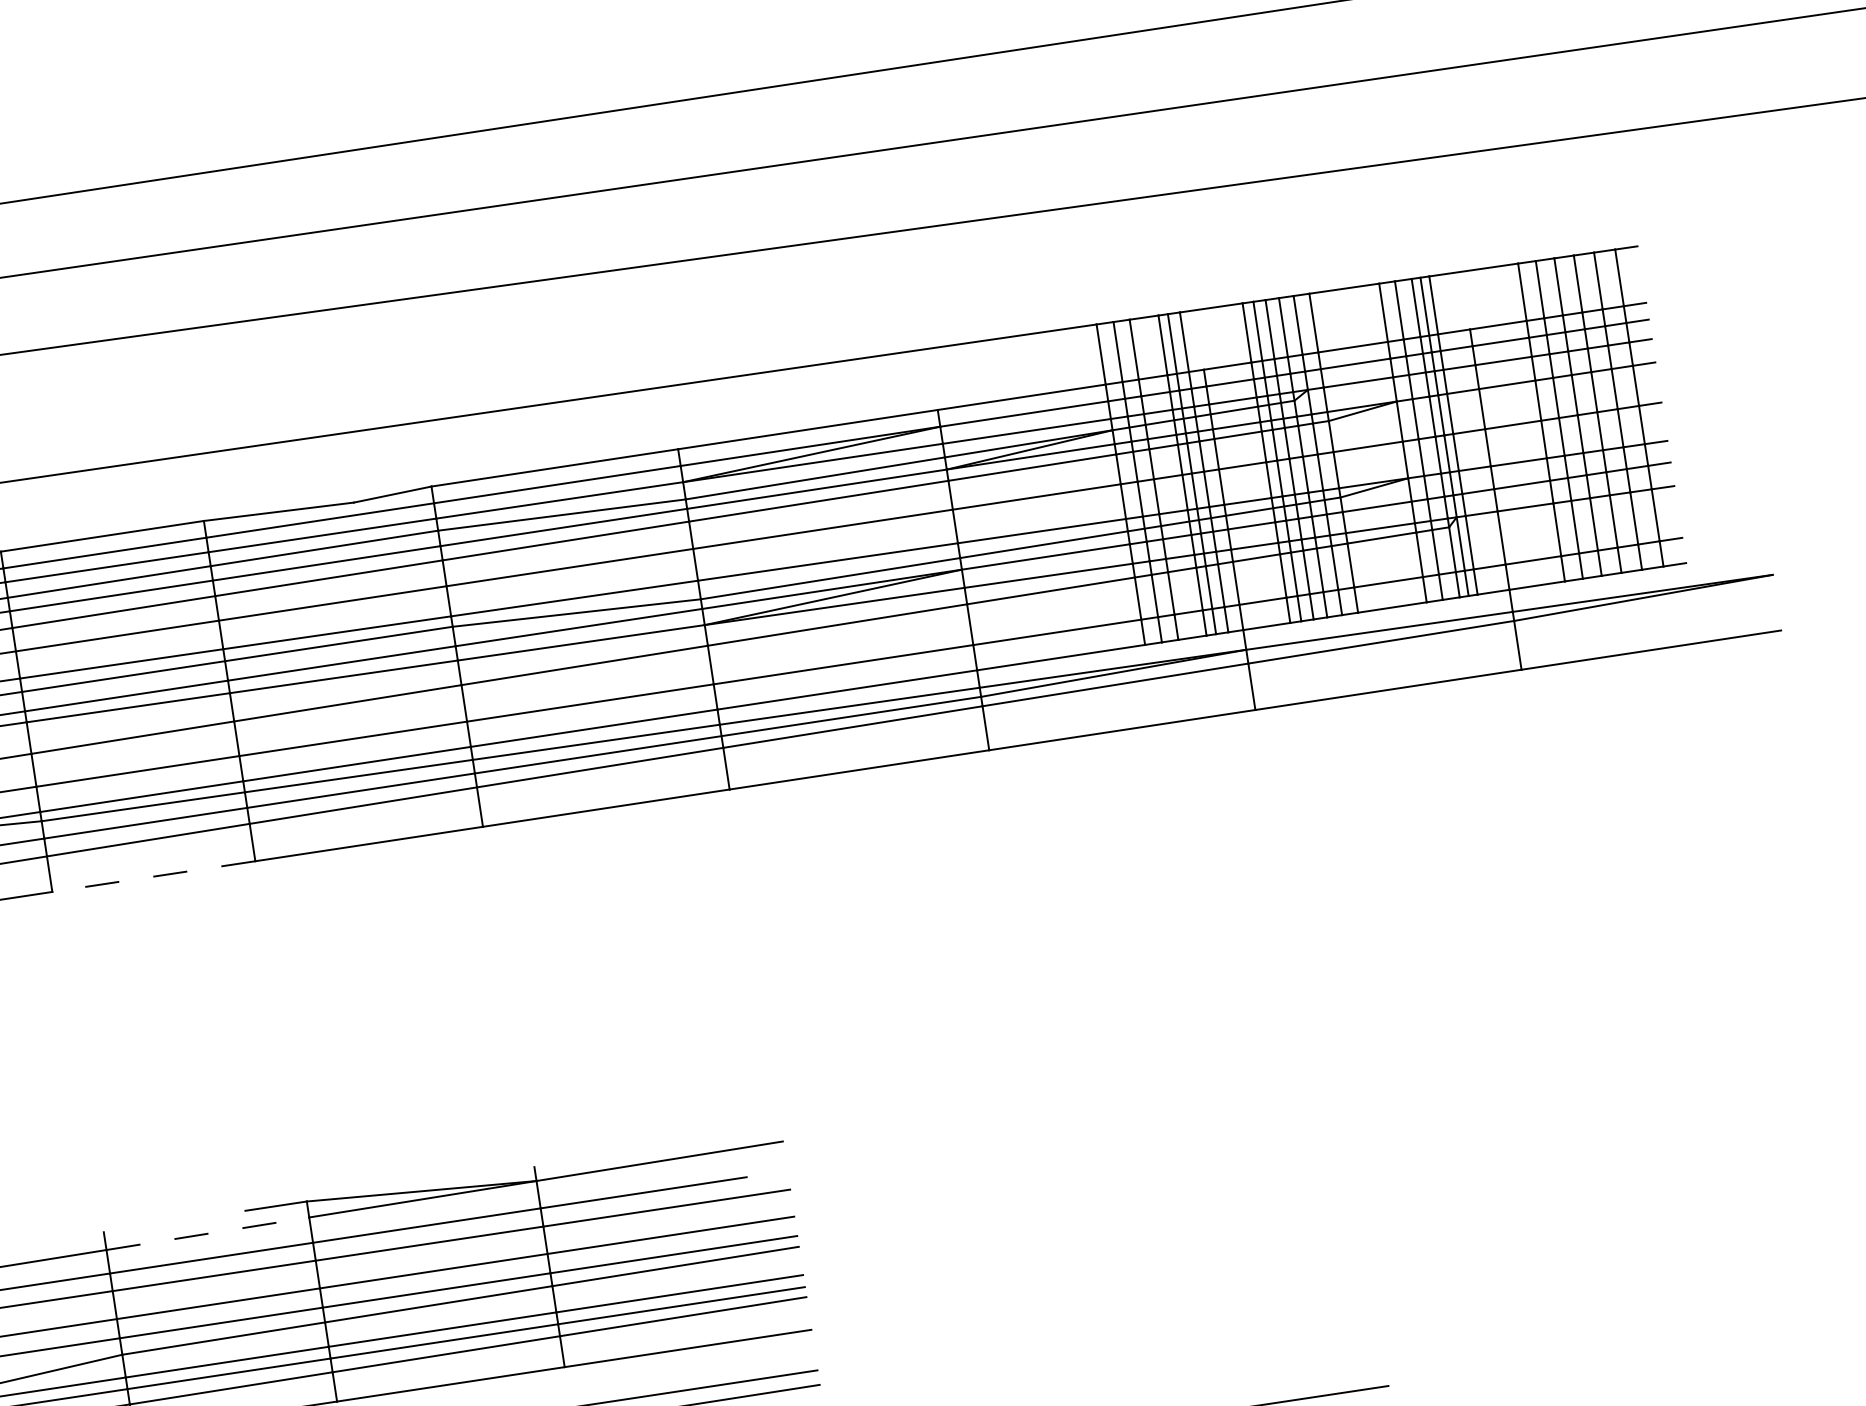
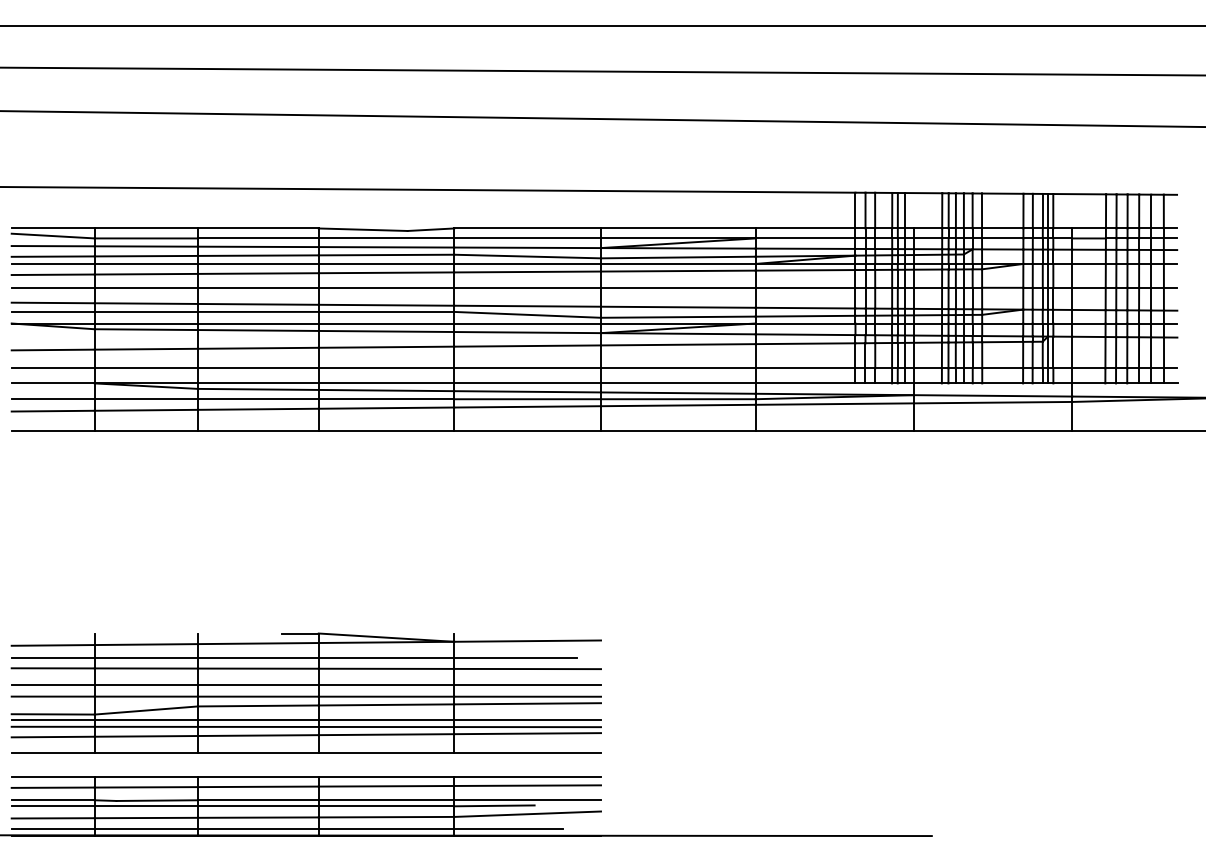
line: (152, 875) -> (257, 430), dashed -> solid
line: (208, 1233) -> (258, 643), dashed -> solid

